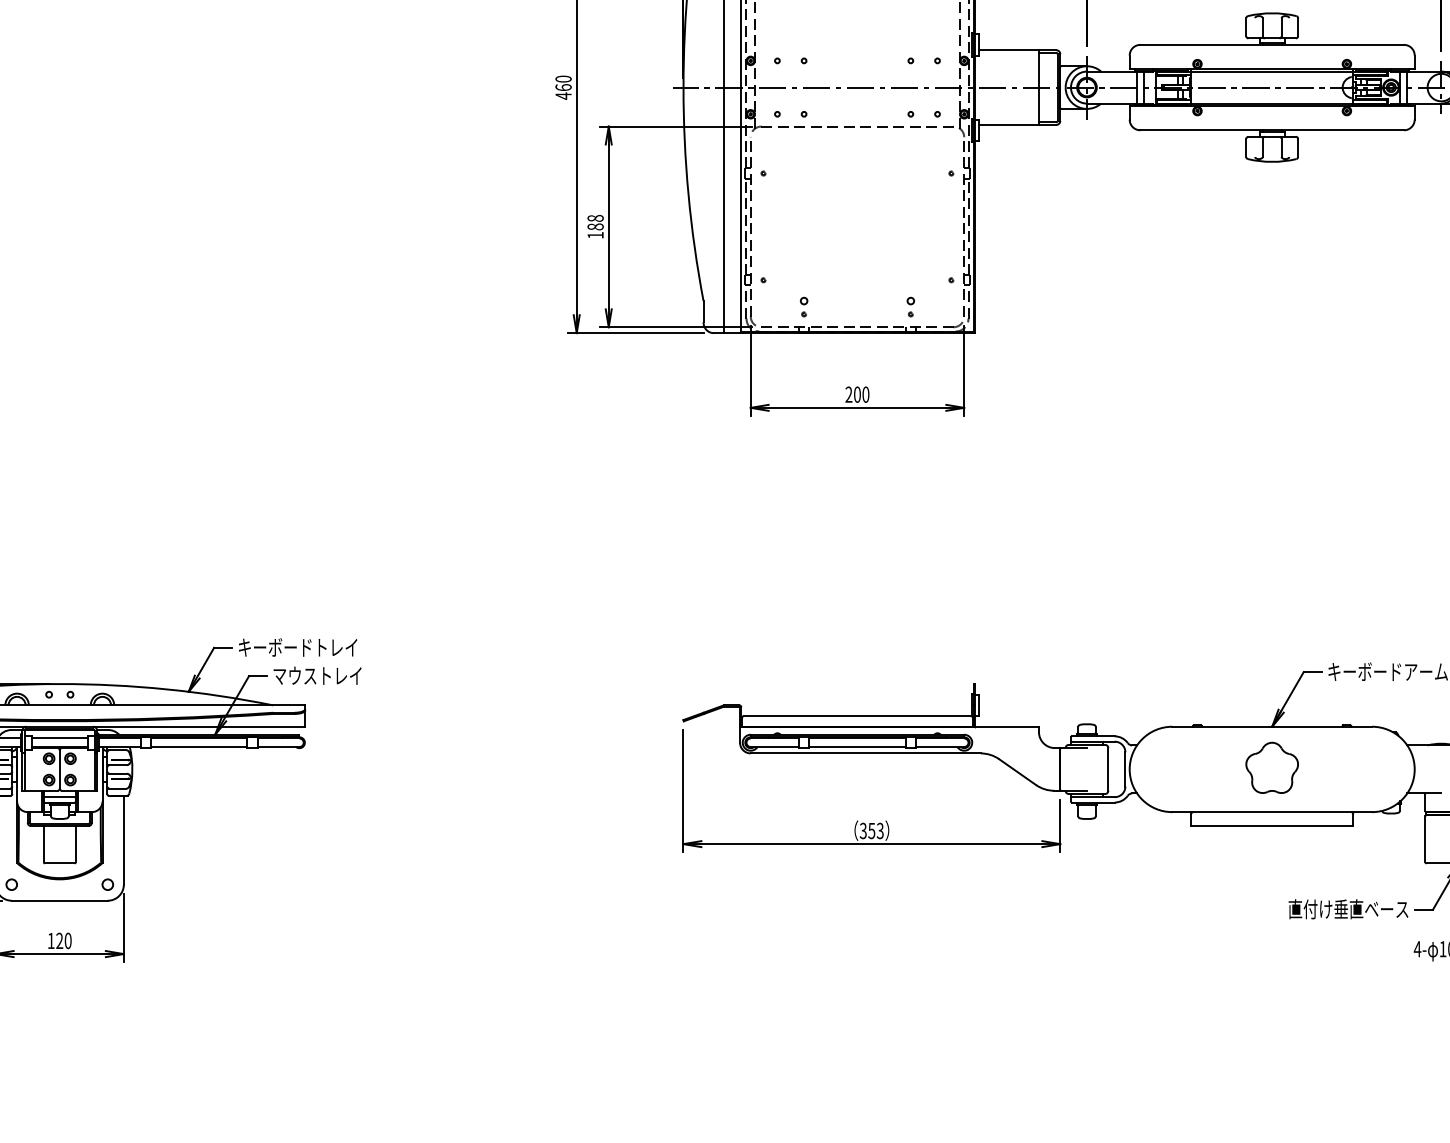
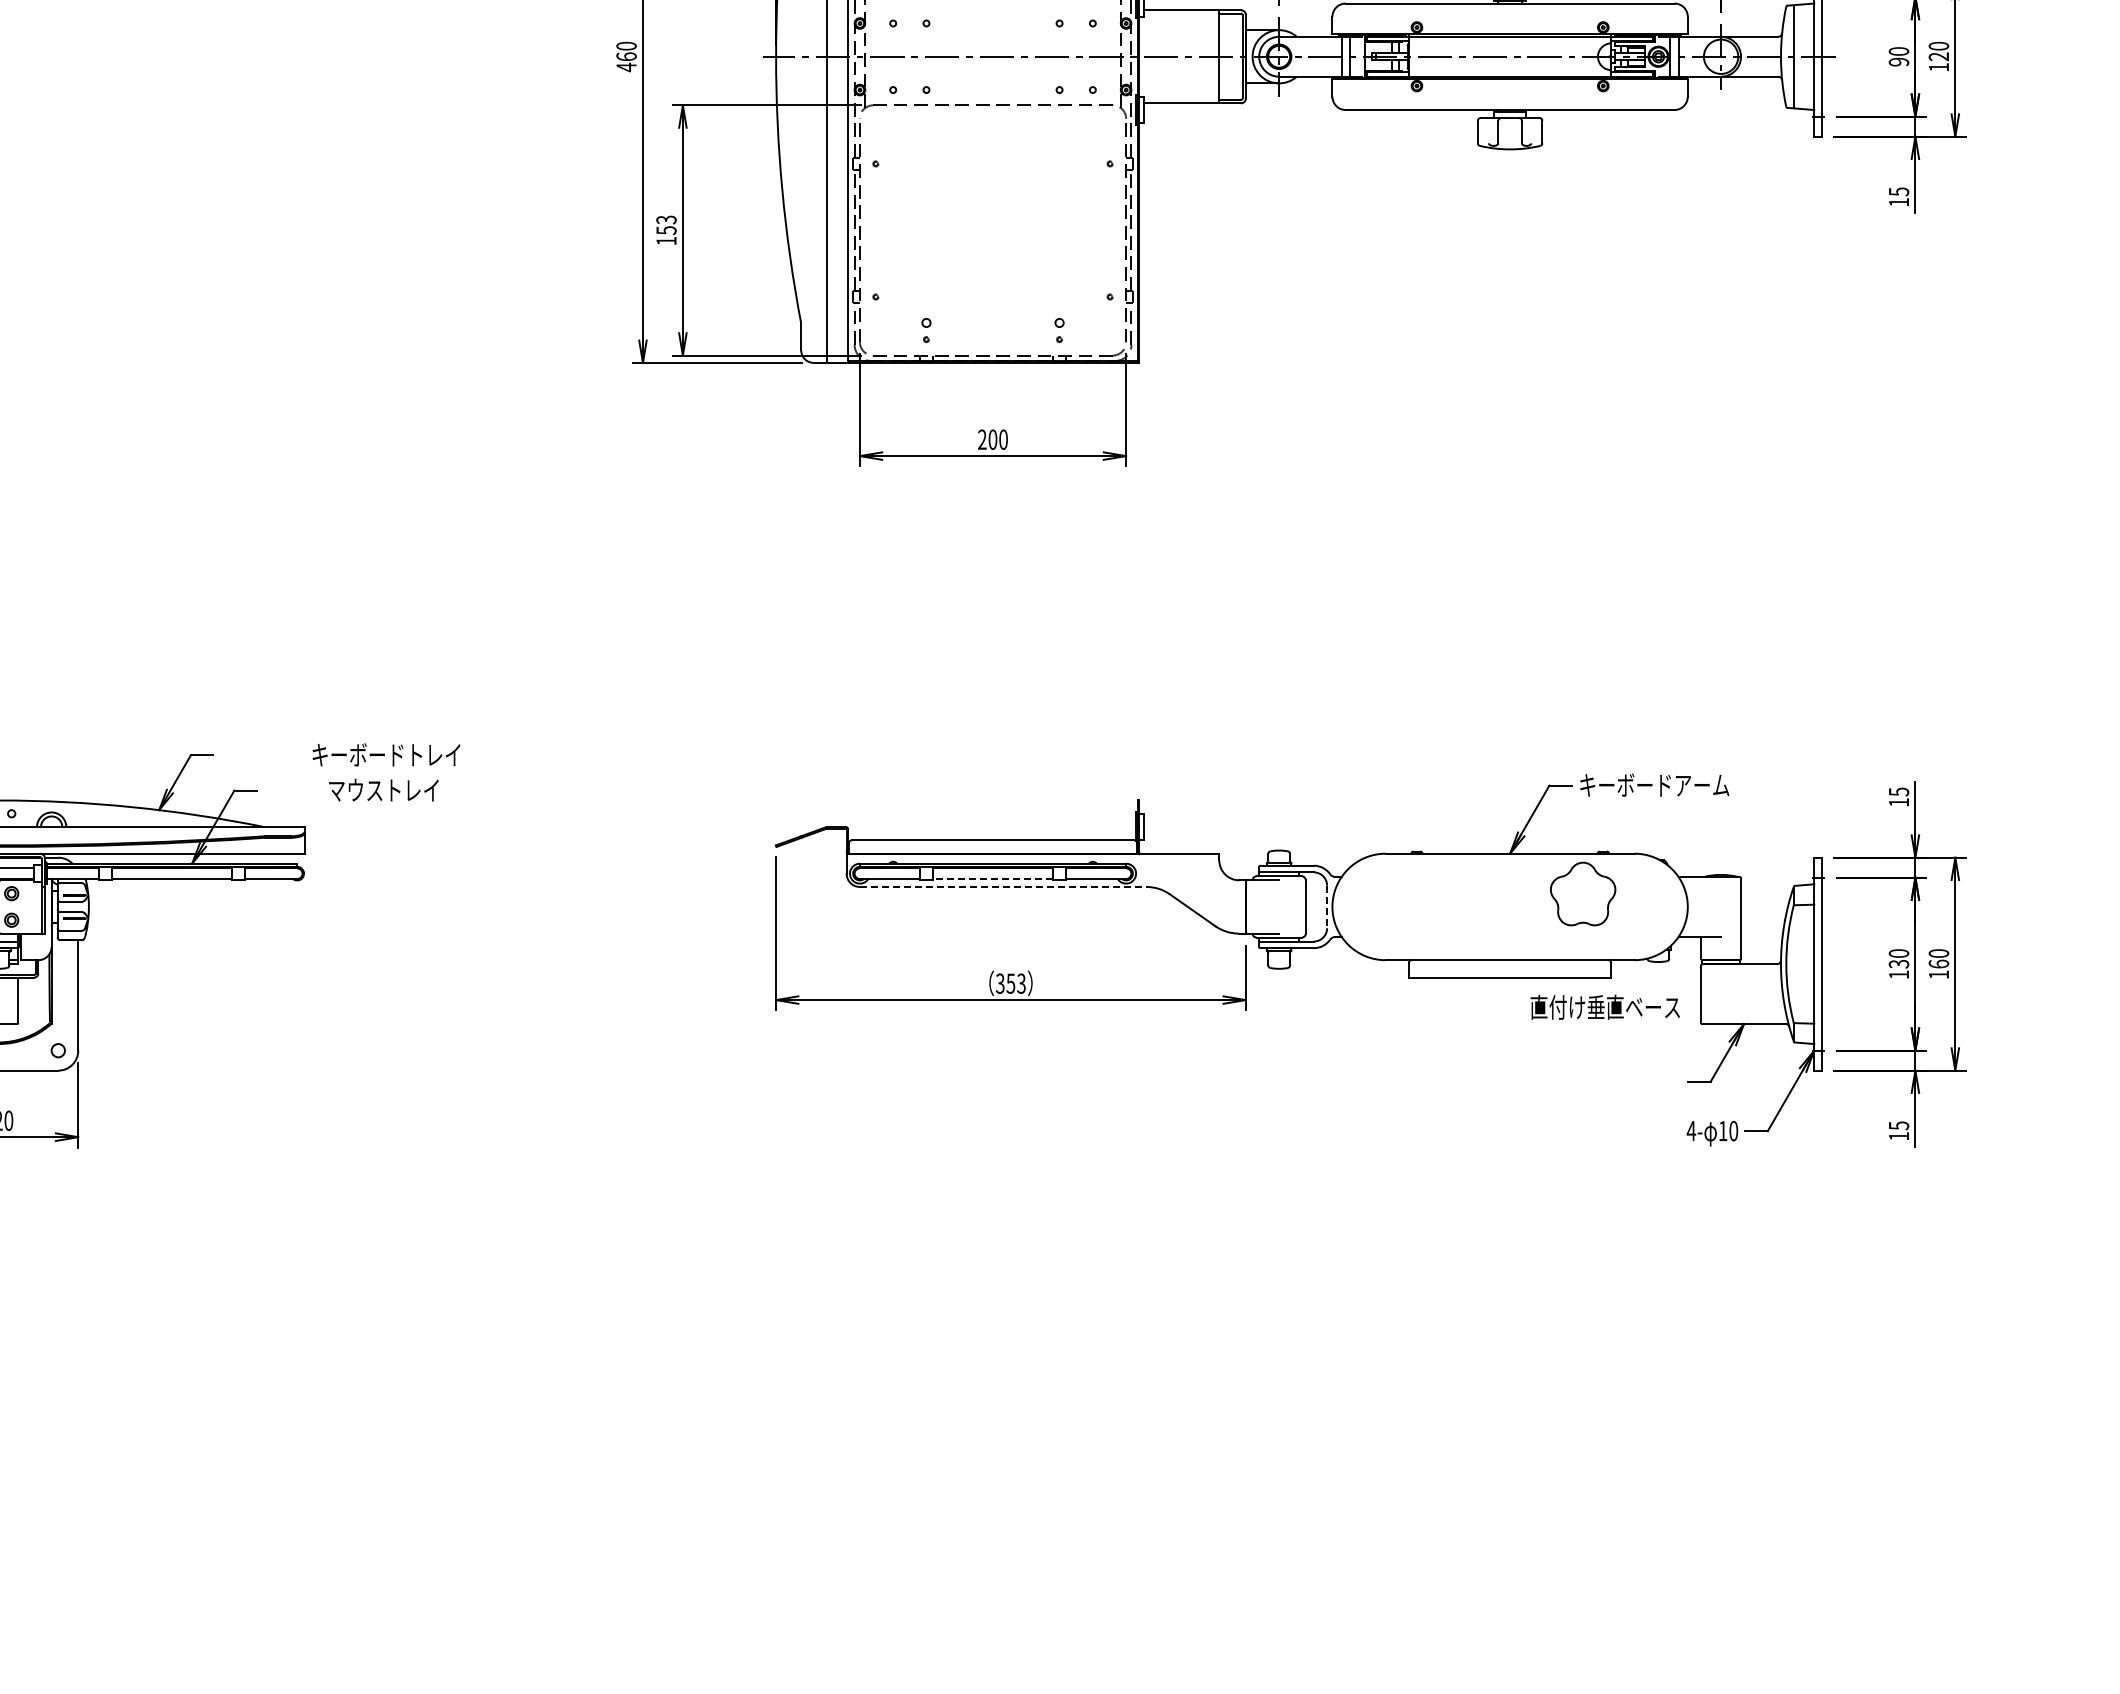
text: (595, 222) -> (666, 225), 188 -> 153
text: (298, 647) -> (386, 754), moved
text: (317, 675) -> (383, 789), moved
line: (857, 747) -> (992, 879), solid -> dashed
line: (865, 753) -> (1003, 886), solid -> dashed
part: (1272, 767) -> (1583, 893), moved
line: (1125, 769) -> (1327, 907), solid -> dashed
text: (1347, 908) -> (1604, 1006), moved

